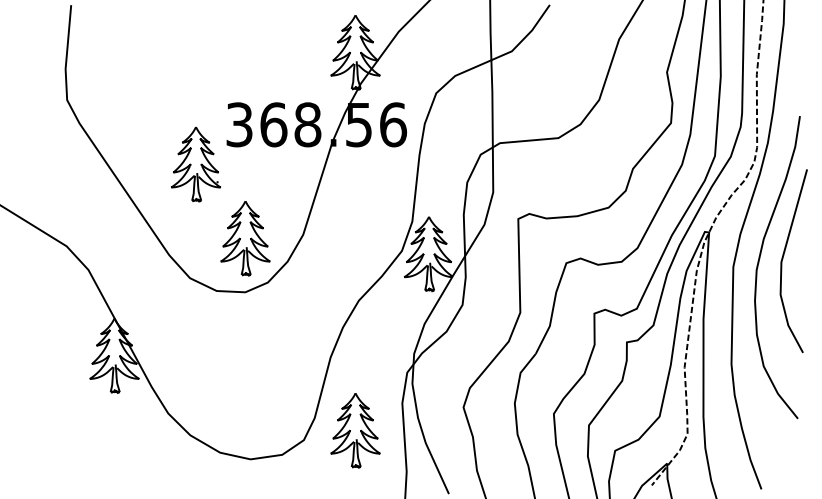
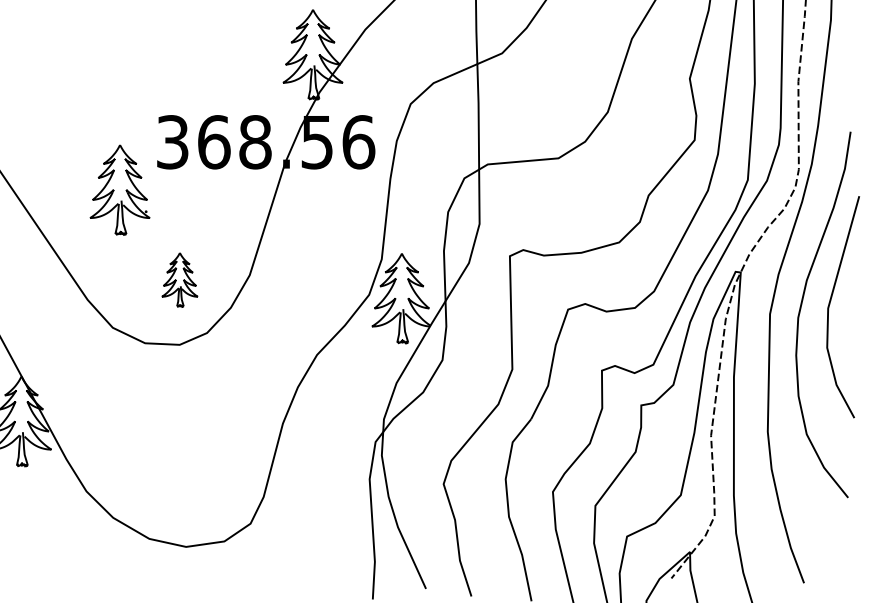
part: (245, 238) -> (179, 279), size x0.6
part: (355, 430) -> (312, 512), removed

